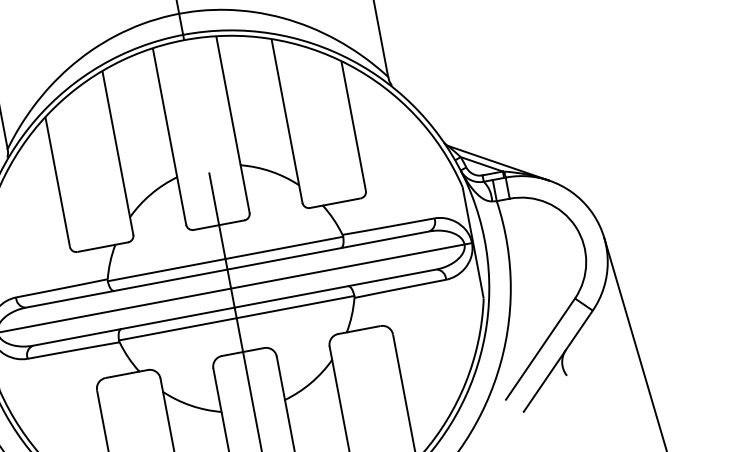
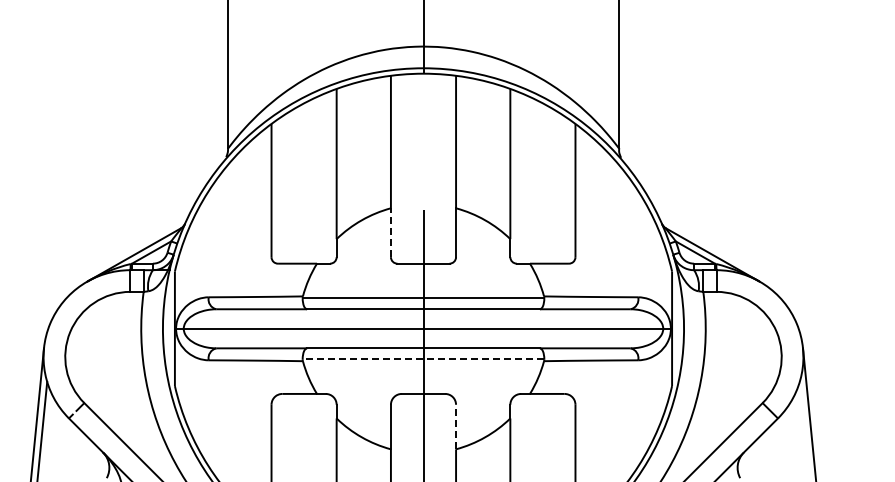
line: (181, 200) -> (390, 232), solid -> dashed
line: (236, 318) -> (423, 359), solid -> dashed
line: (281, 377) -> (456, 426), solid -> dashed

